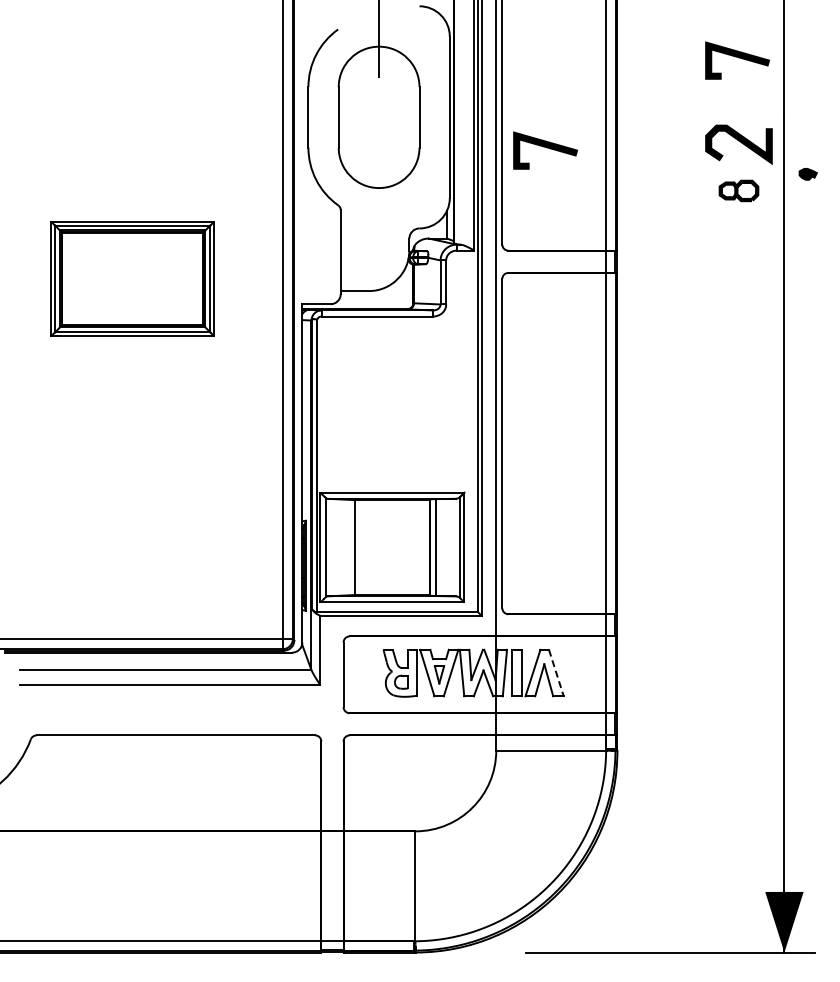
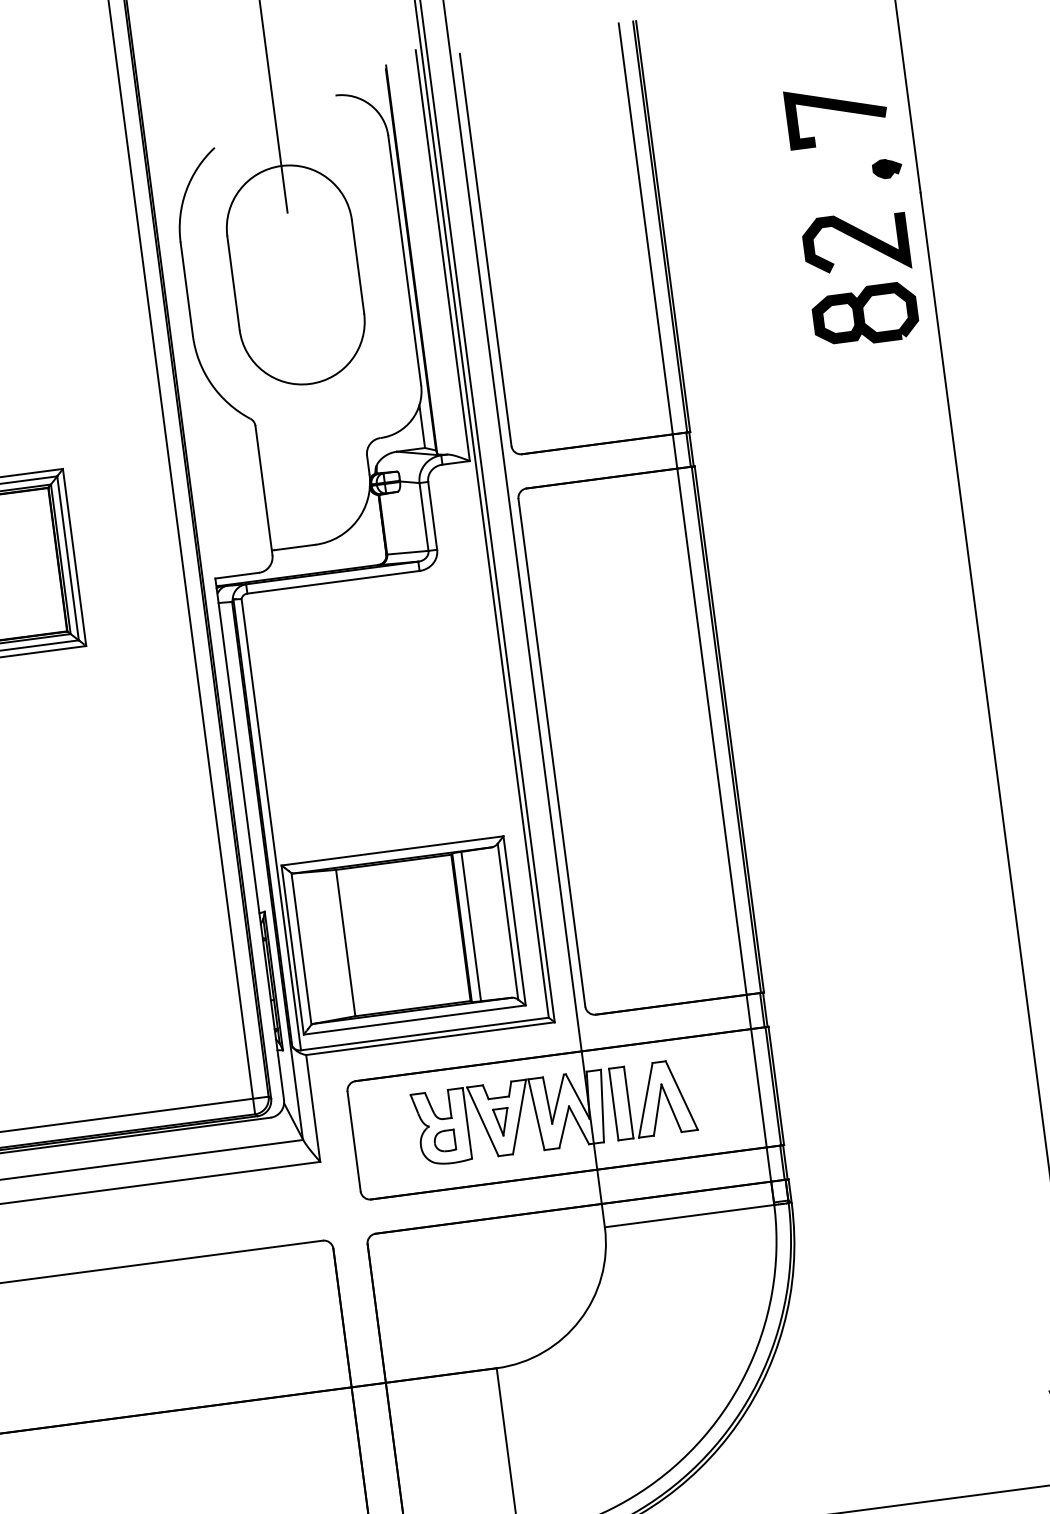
line: (546, 148) -> (560, 288), removed
part: (807, 174) -> (886, 169), moved
part: (738, 190) -> (864, 314), size x1.67
line: (556, 673) -> (682, 1096), dashed -> solid

